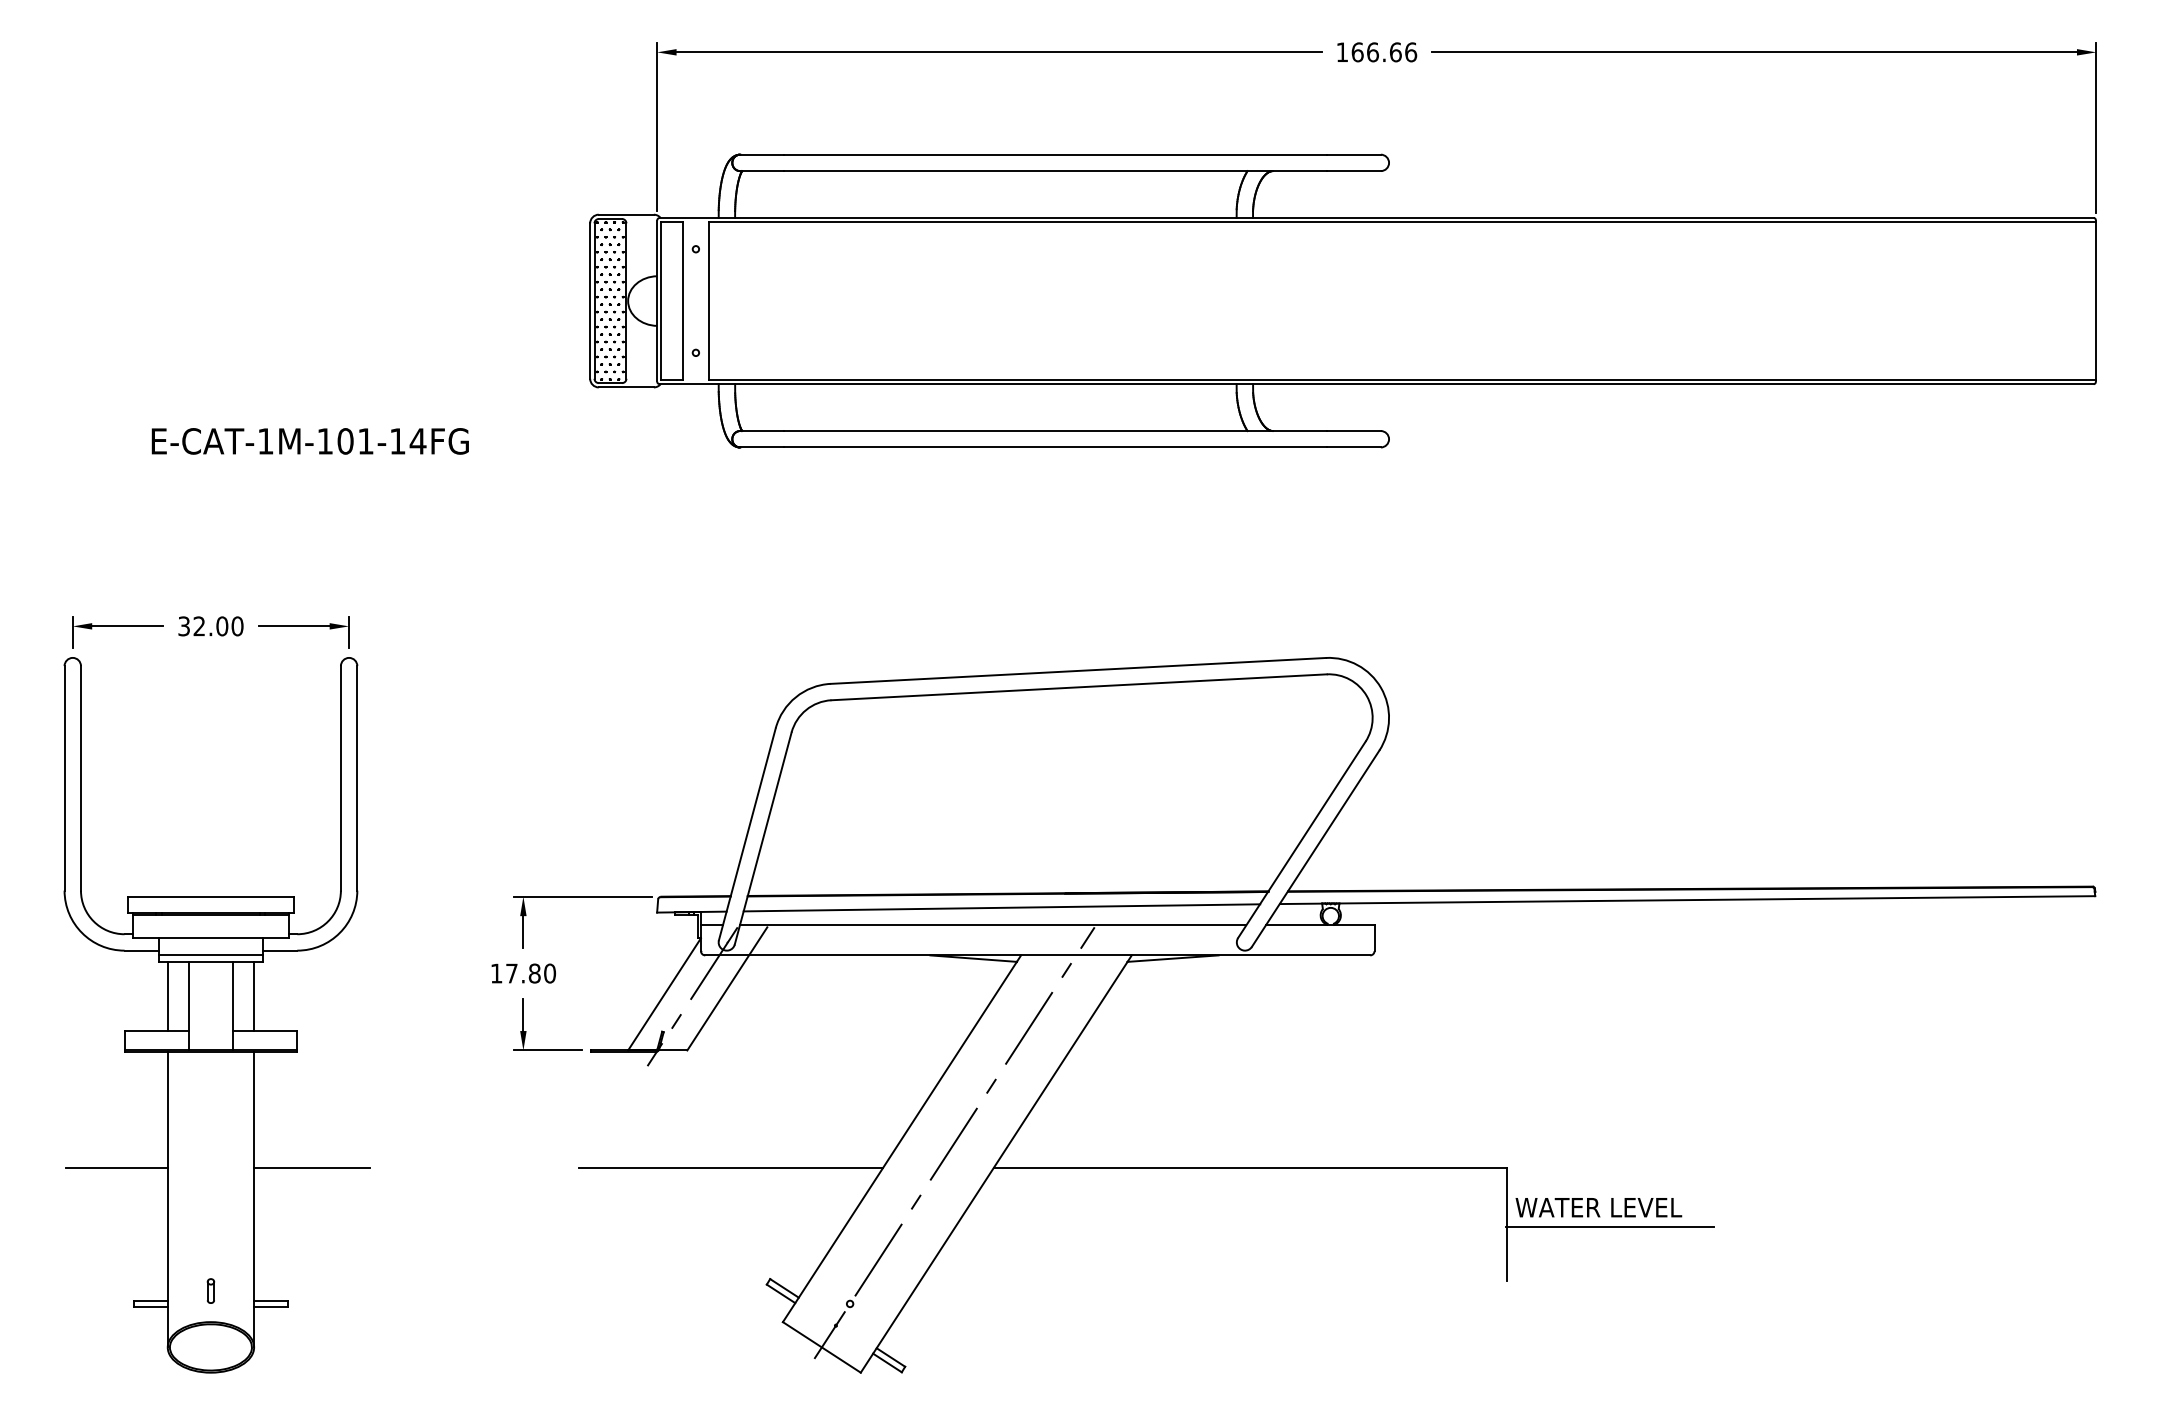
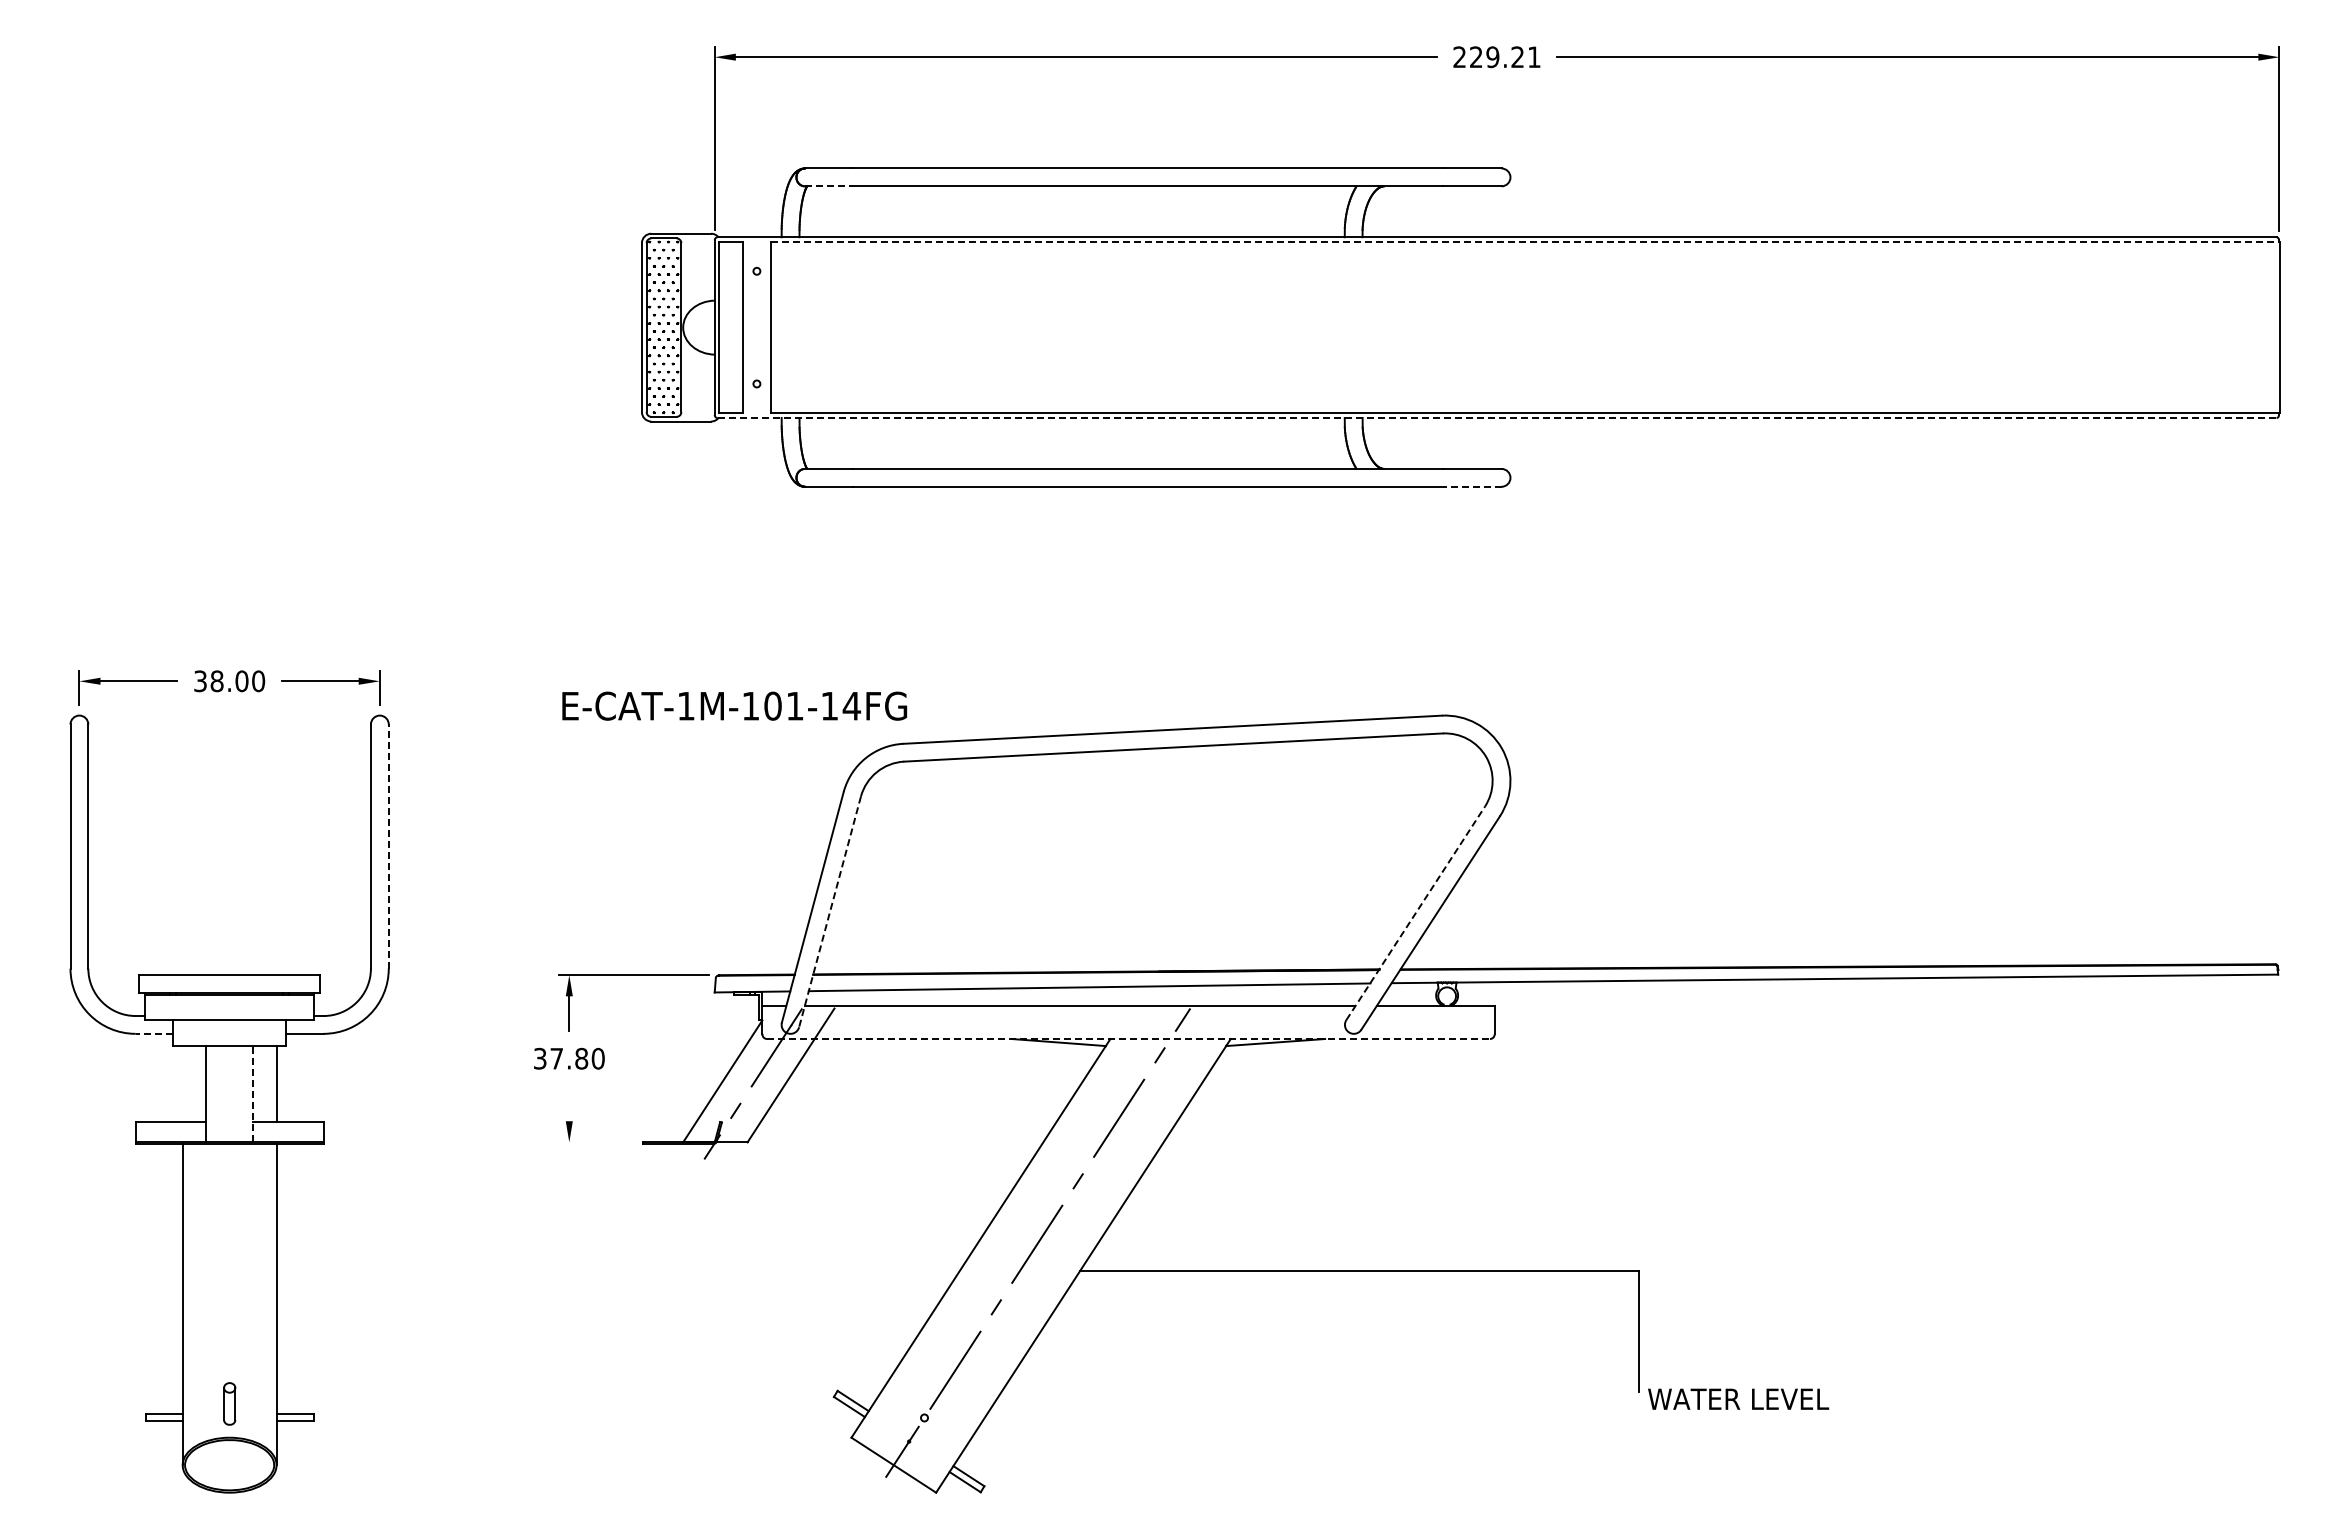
text: (1376, 52) -> (1496, 57), 166.66 -> 229.21
line: (762, 171) -> (829, 186), solid -> dashed
line: (1402, 221) -> (1525, 241), solid -> dashed
line: (1377, 384) -> (1497, 418), solid -> dashed
text: (310, 440) -> (734, 705), moved
line: (1353, 447) -> (1471, 486), solid -> dashed
text: (198, 626) -> (216, 681), 32.00 -> 38.00
line: (357, 778) -> (388, 846), solid -> dashed
line: (762, 839) -> (829, 912), solid -> dashed
line: (1301, 839) -> (1415, 912), solid -> dashed
line: (141, 950) -> (154, 1033), solid -> dashed
line: (210, 955) -> (229, 1039), removed
line: (1038, 955) -> (1129, 1039), solid -> dashed
text: (496, 973) -> (540, 1058), 17.80 -> 37.80
line: (167, 996) -> (182, 1083), removed
line: (232, 1005) -> (253, 1093), solid -> dashed
line: (523, 1014) -> (569, 1103), removed
line: (547, 1050) -> (595, 1142), removed
line: (117, 1168) -> (127, 1270), removed
line: (312, 1168) -> (339, 1270), removed
line: (730, 1168) -> (794, 1270), removed
text: (1598, 1206) -> (1738, 1398), moved
line: (1609, 1226) -> (1750, 1333), removed
part: (210, 1290) -> (229, 1403), size x1.6

